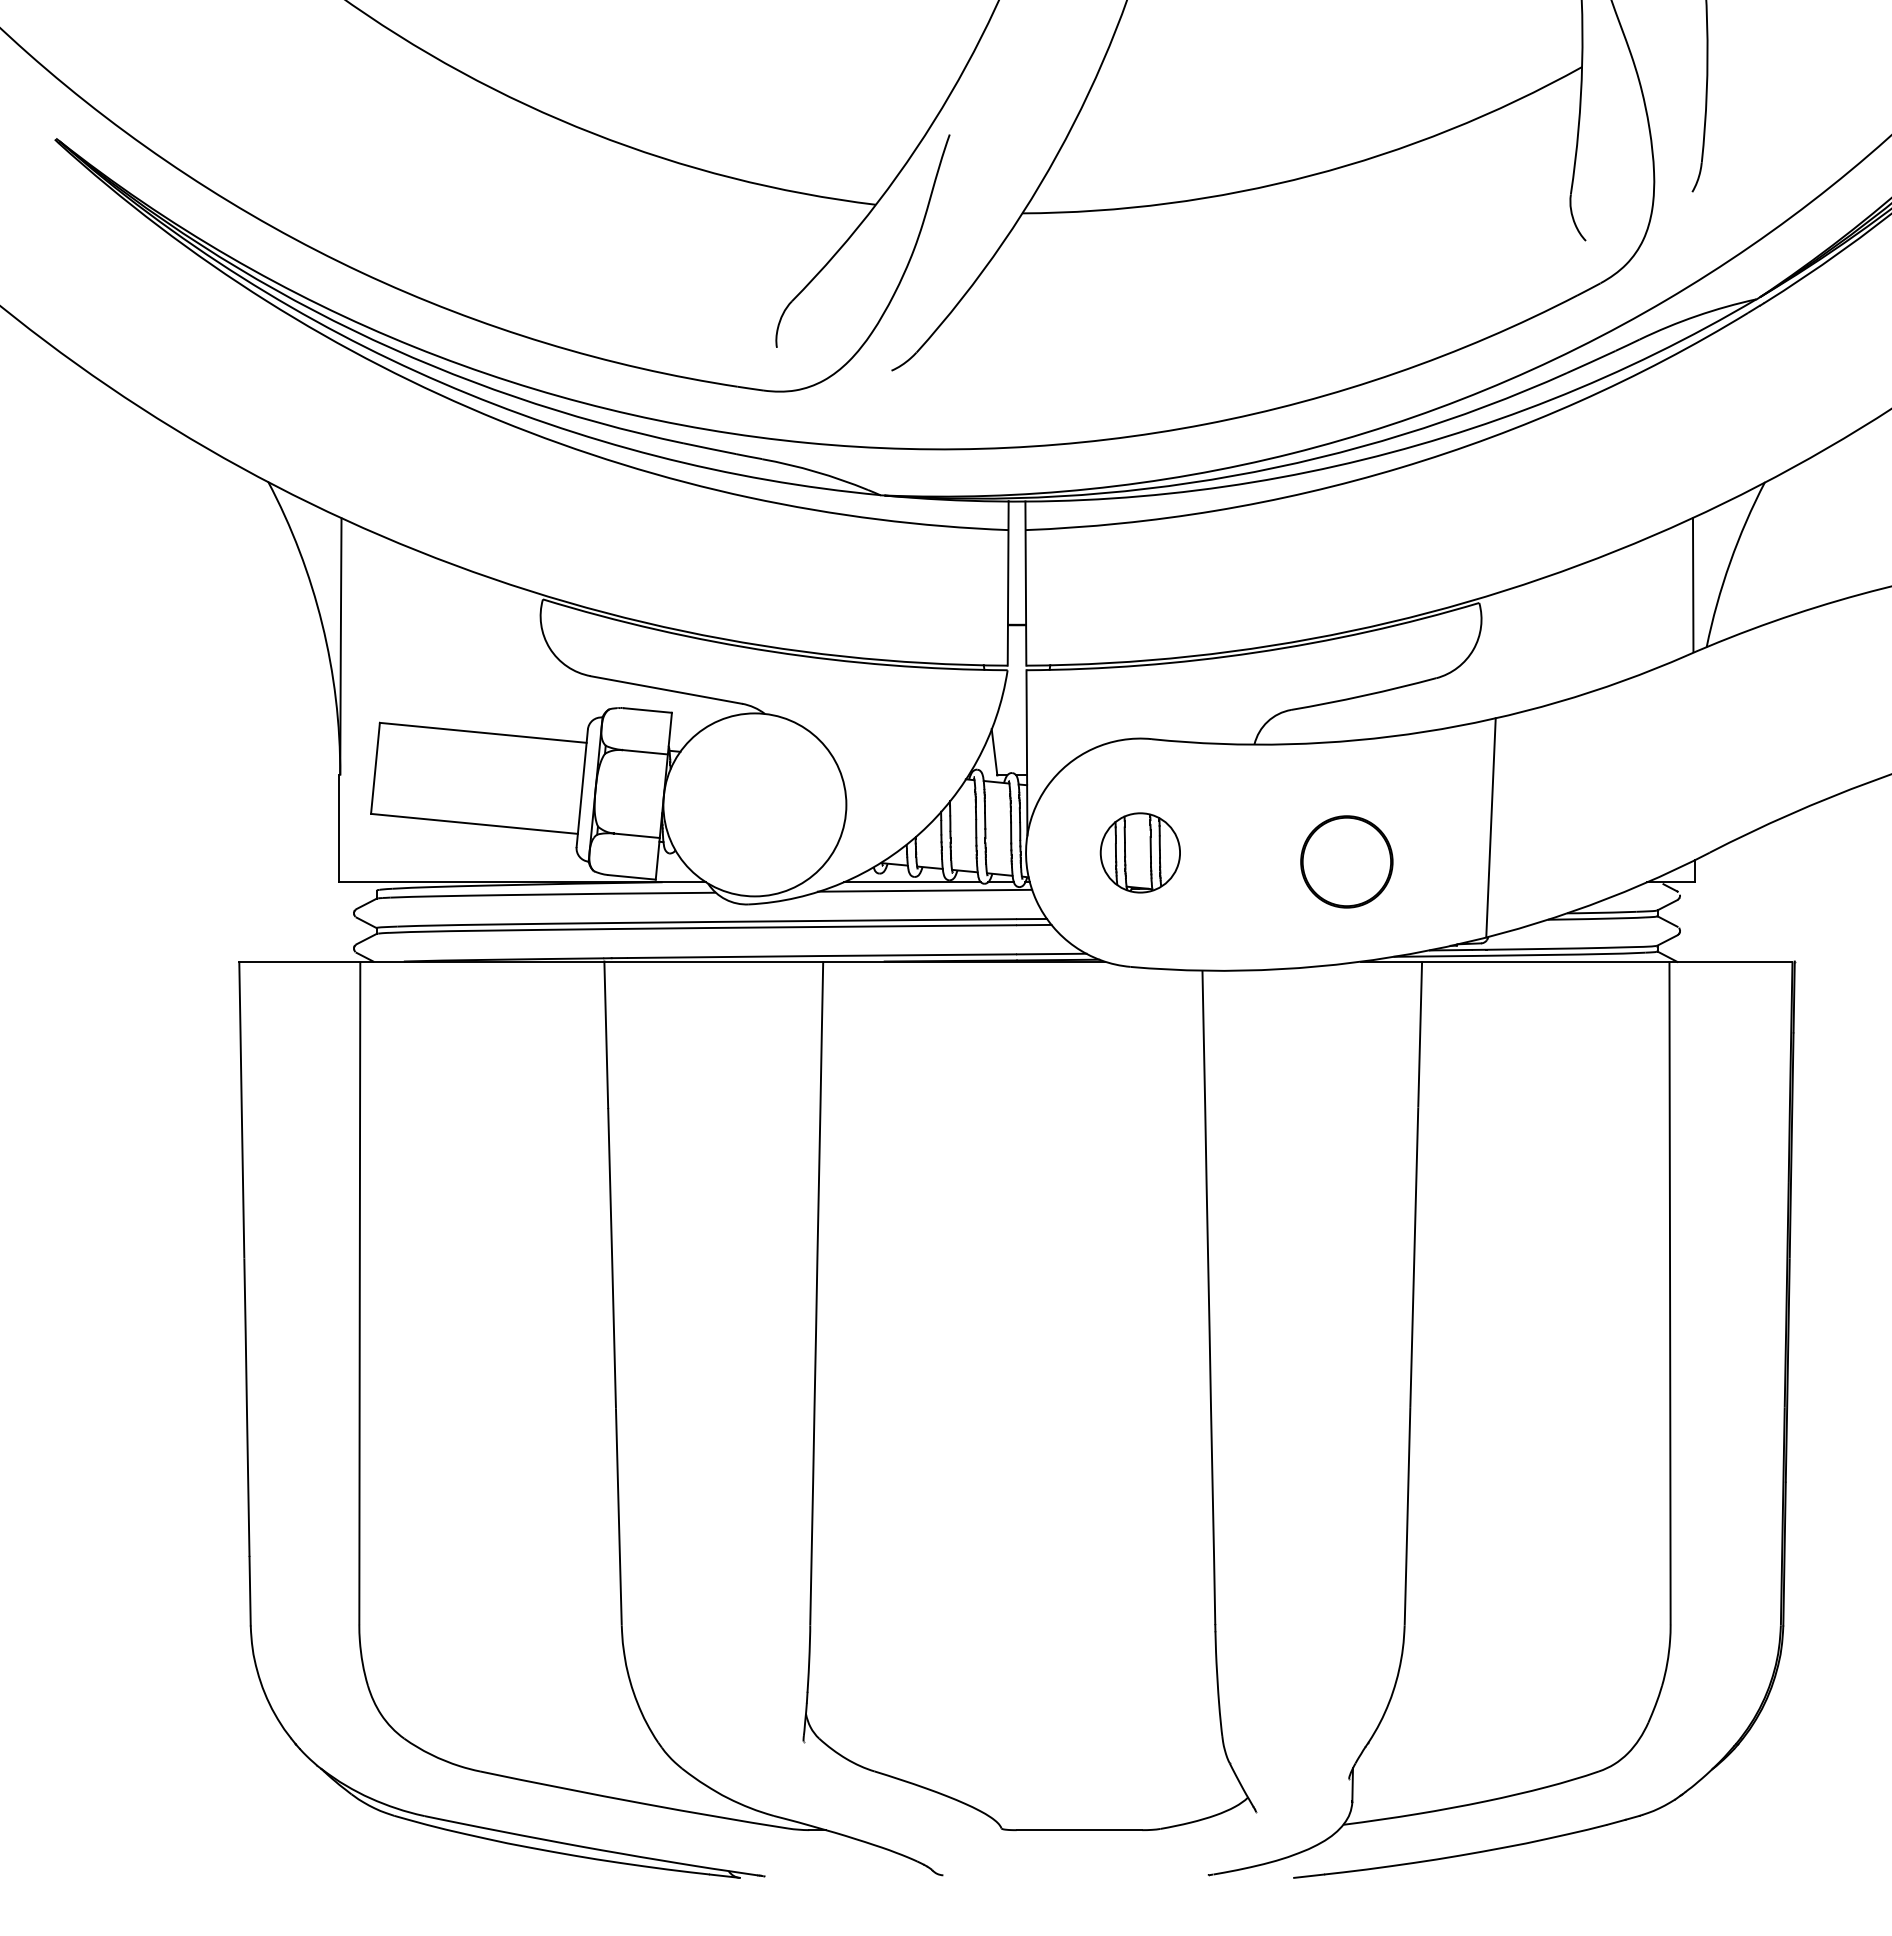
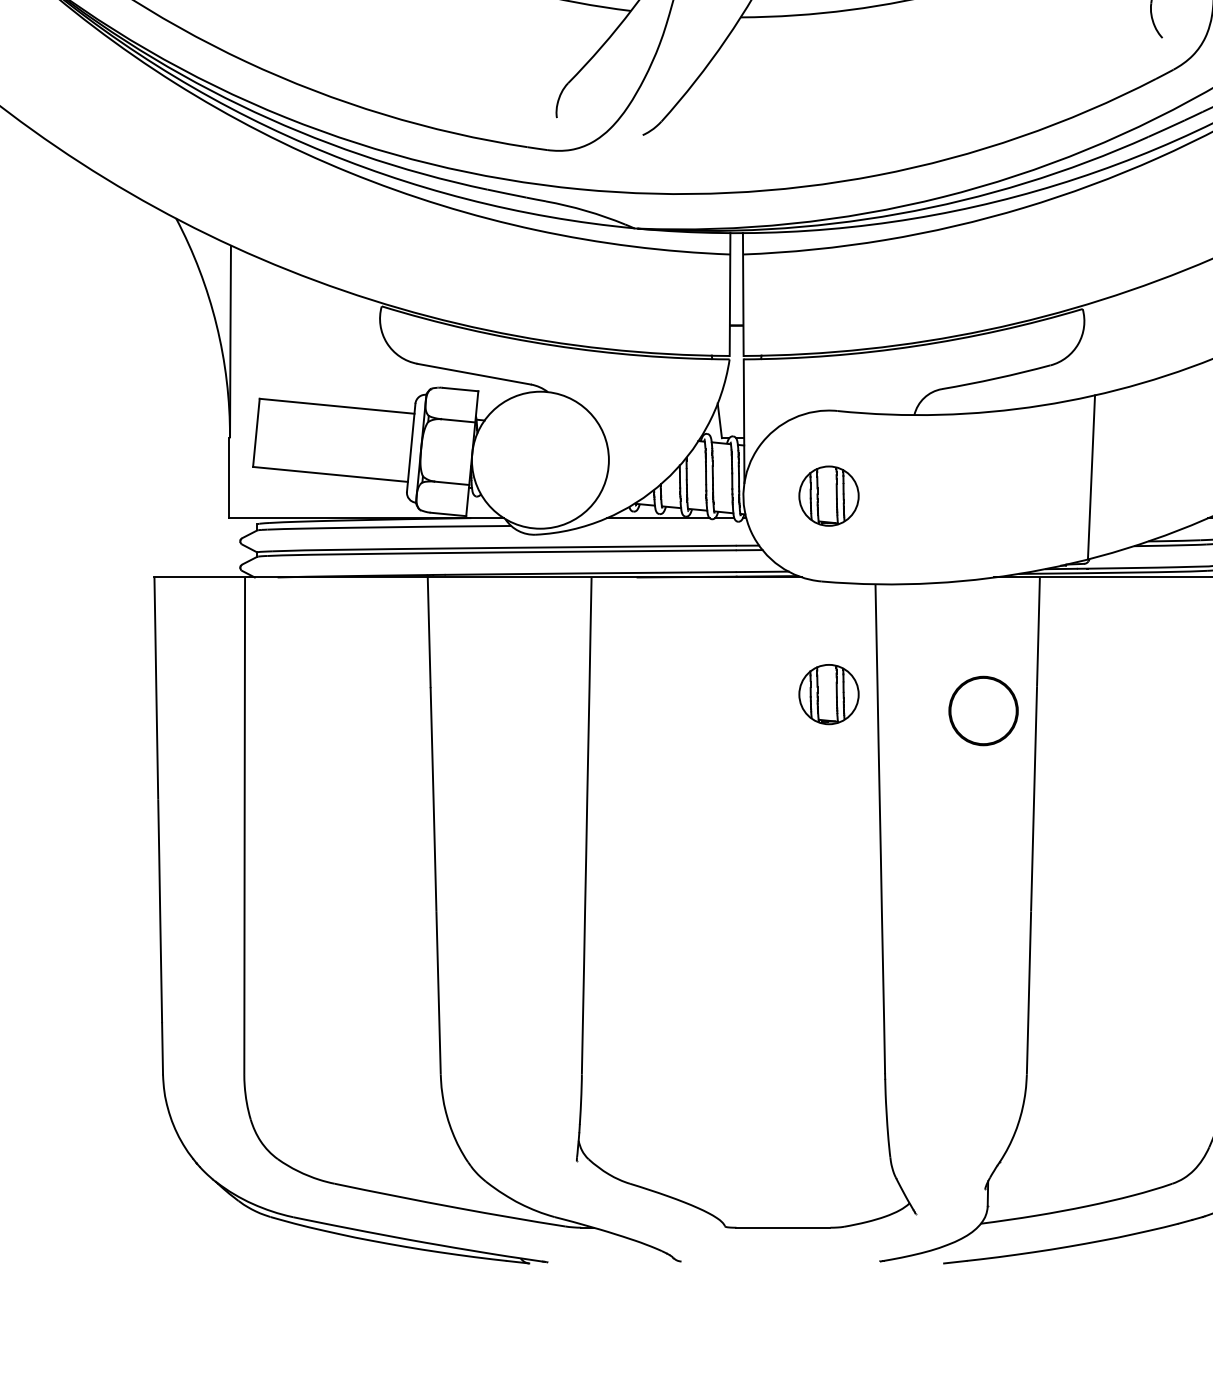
circle: (1346, 861) -> (983, 710), moved
line: (924, 890) -> (667, 524), removed
part: (1139, 1117) -> (828, 694), added

